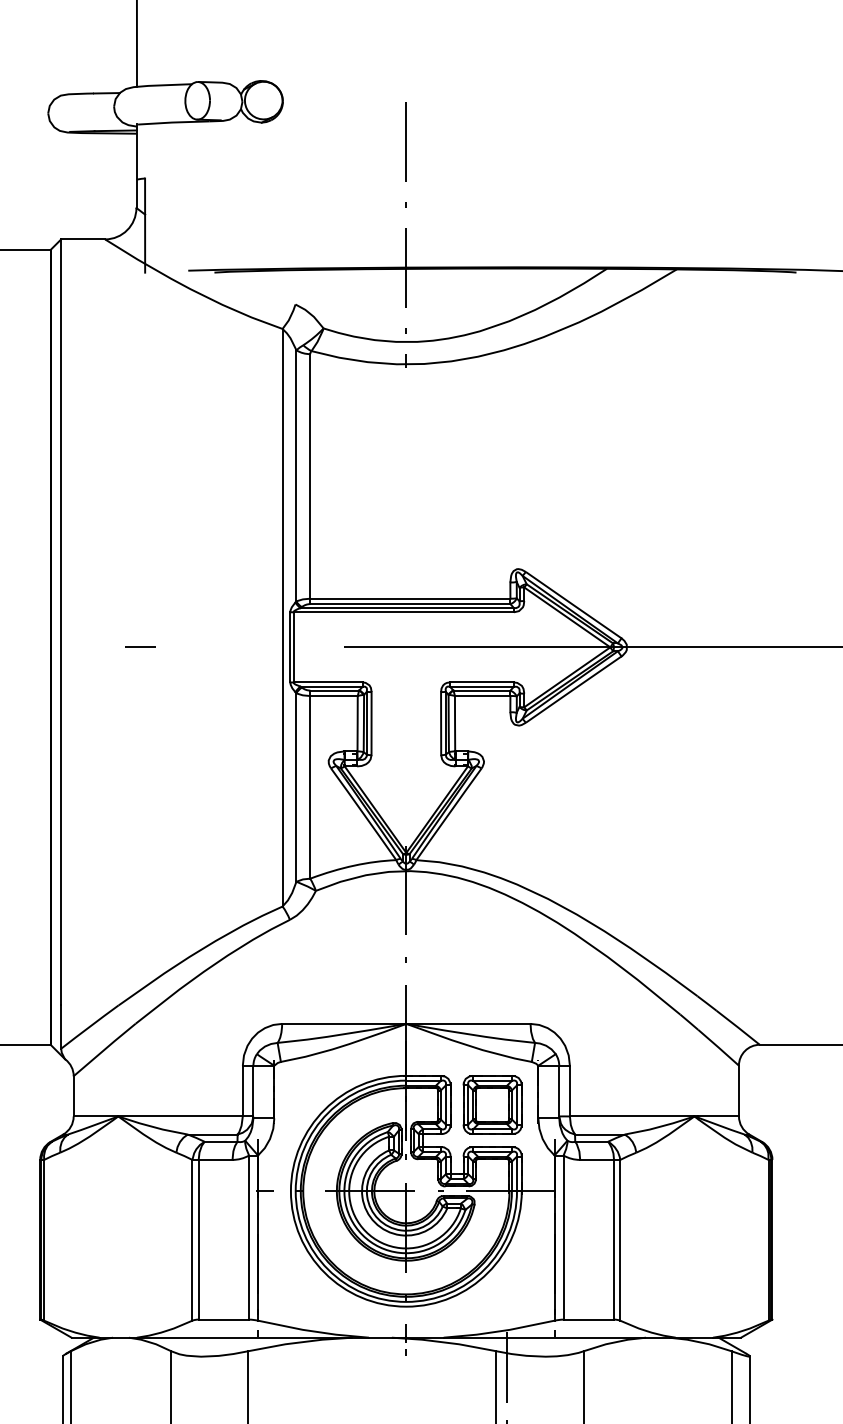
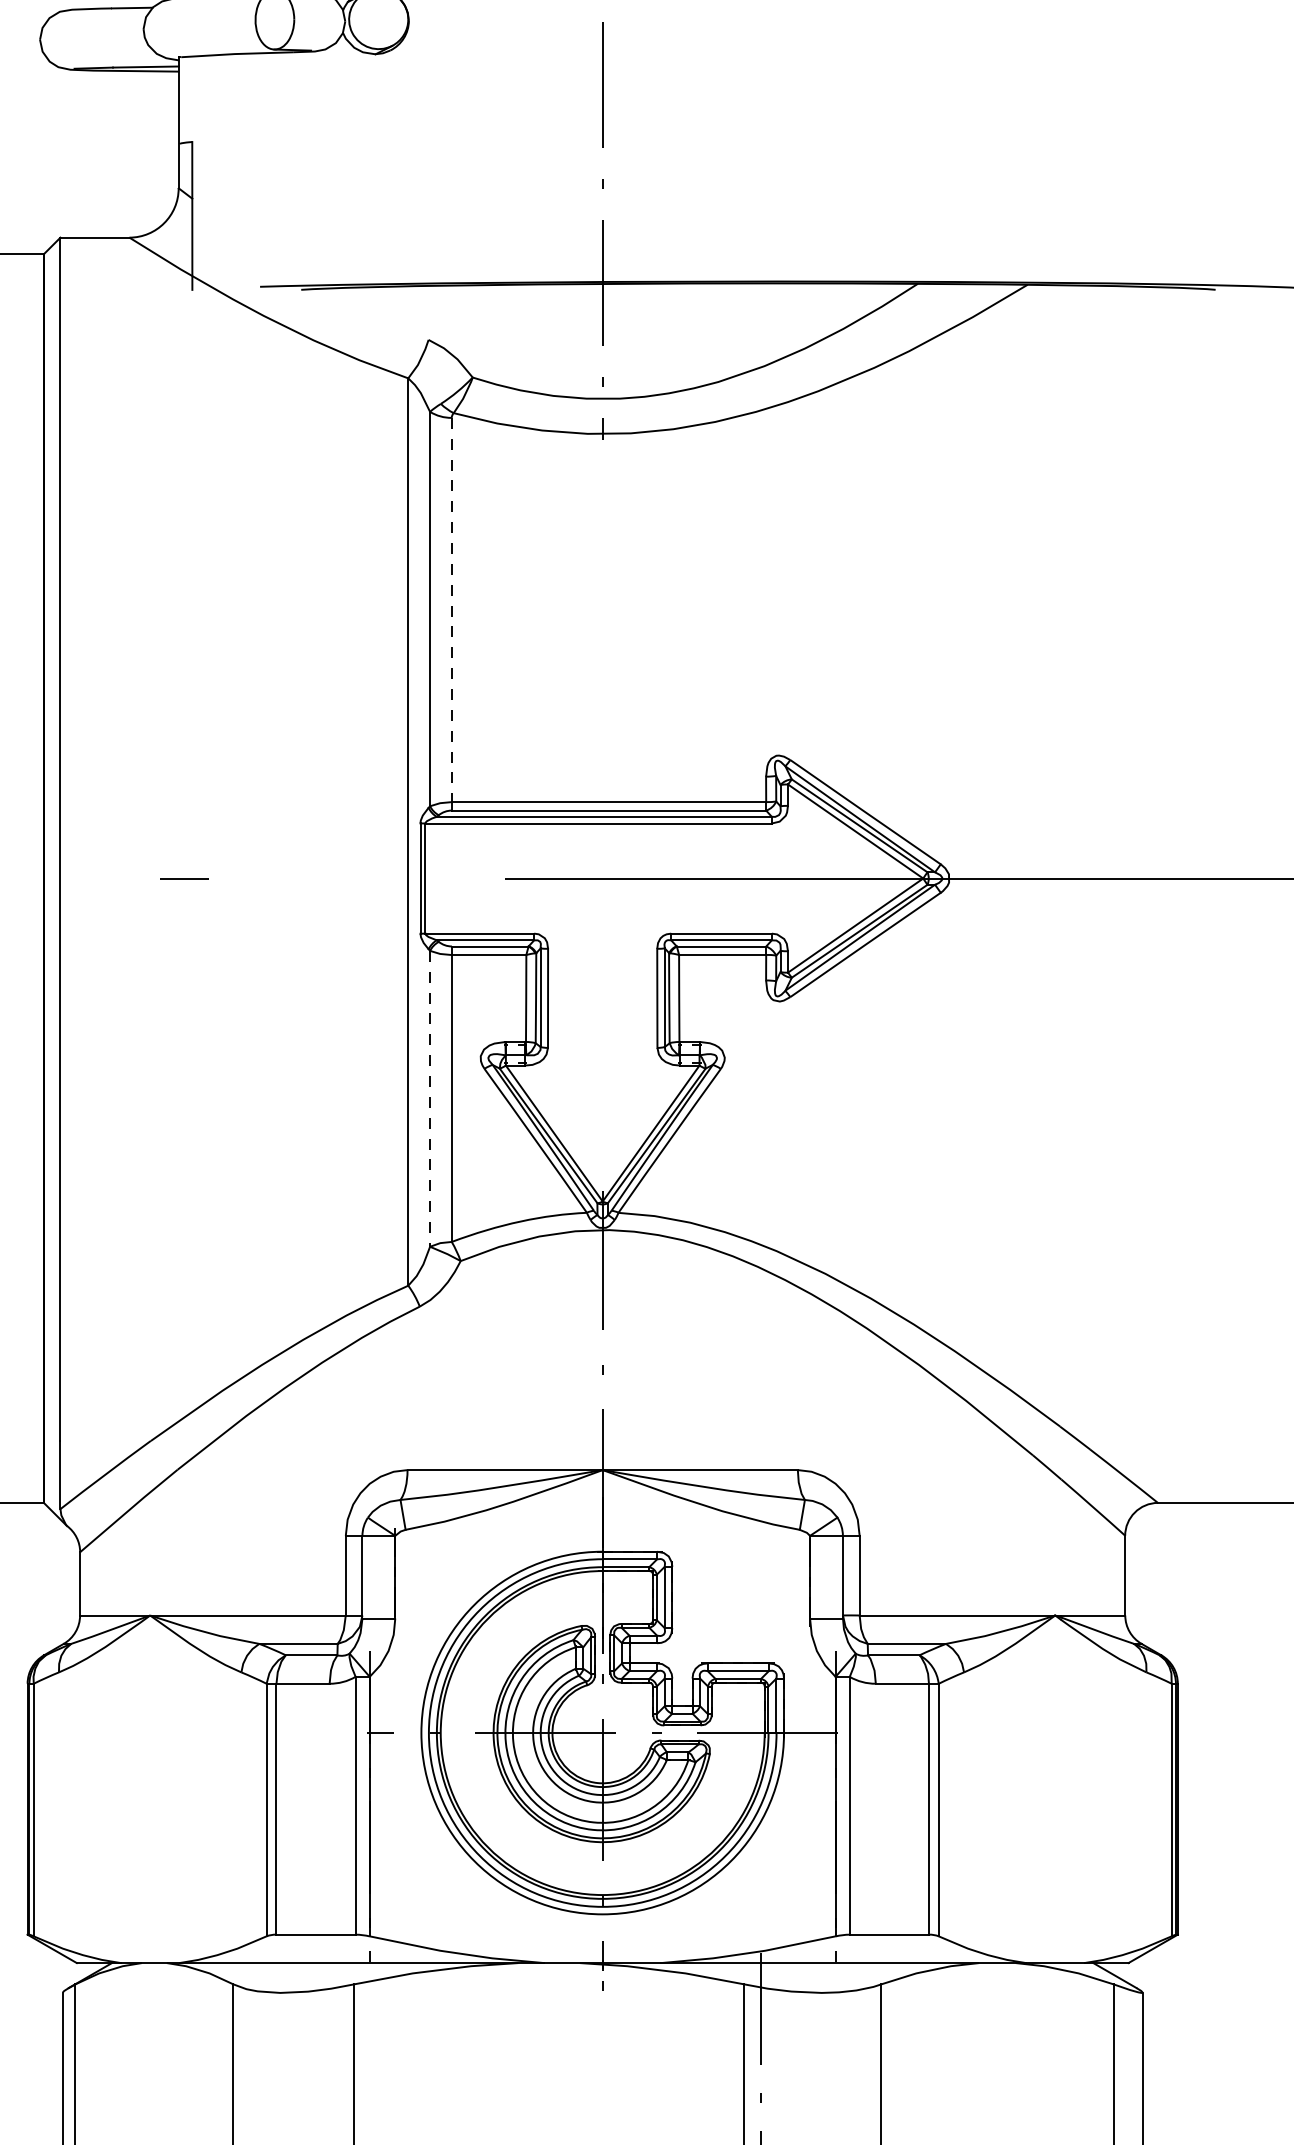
line: (310, 476) -> (452, 610), solid -> dashed
line: (296, 788) -> (430, 1100), solid -> dashed
part: (492, 1104) -> (738, 1596), removed

